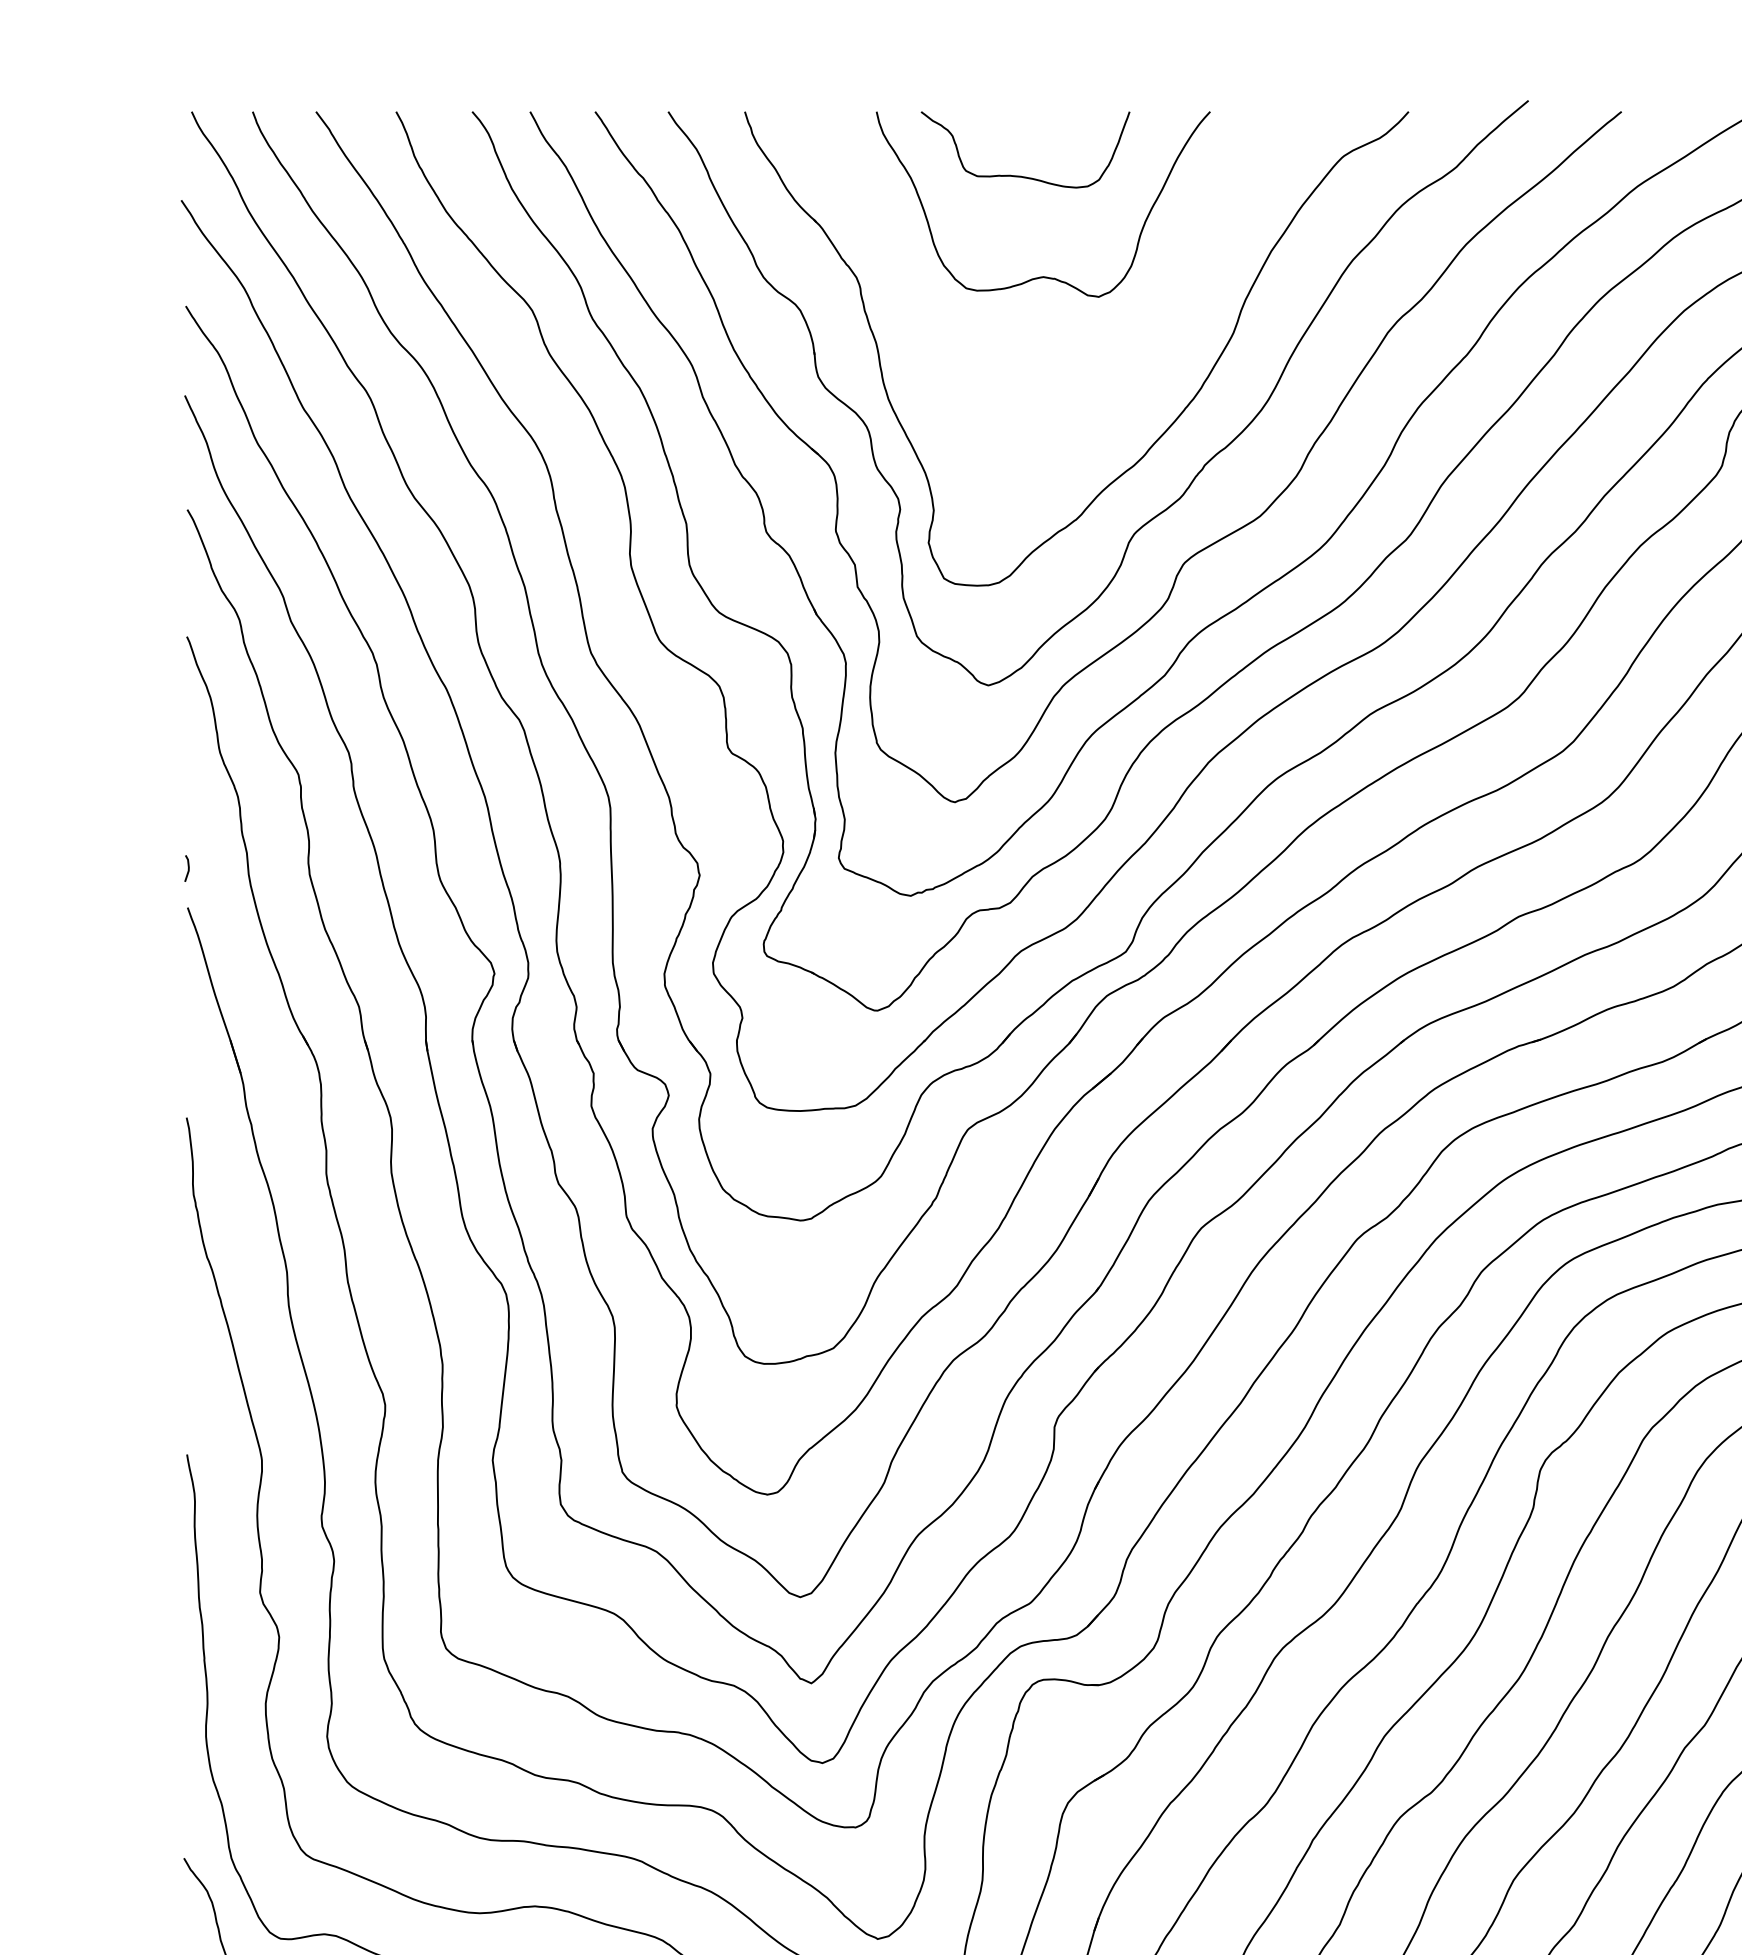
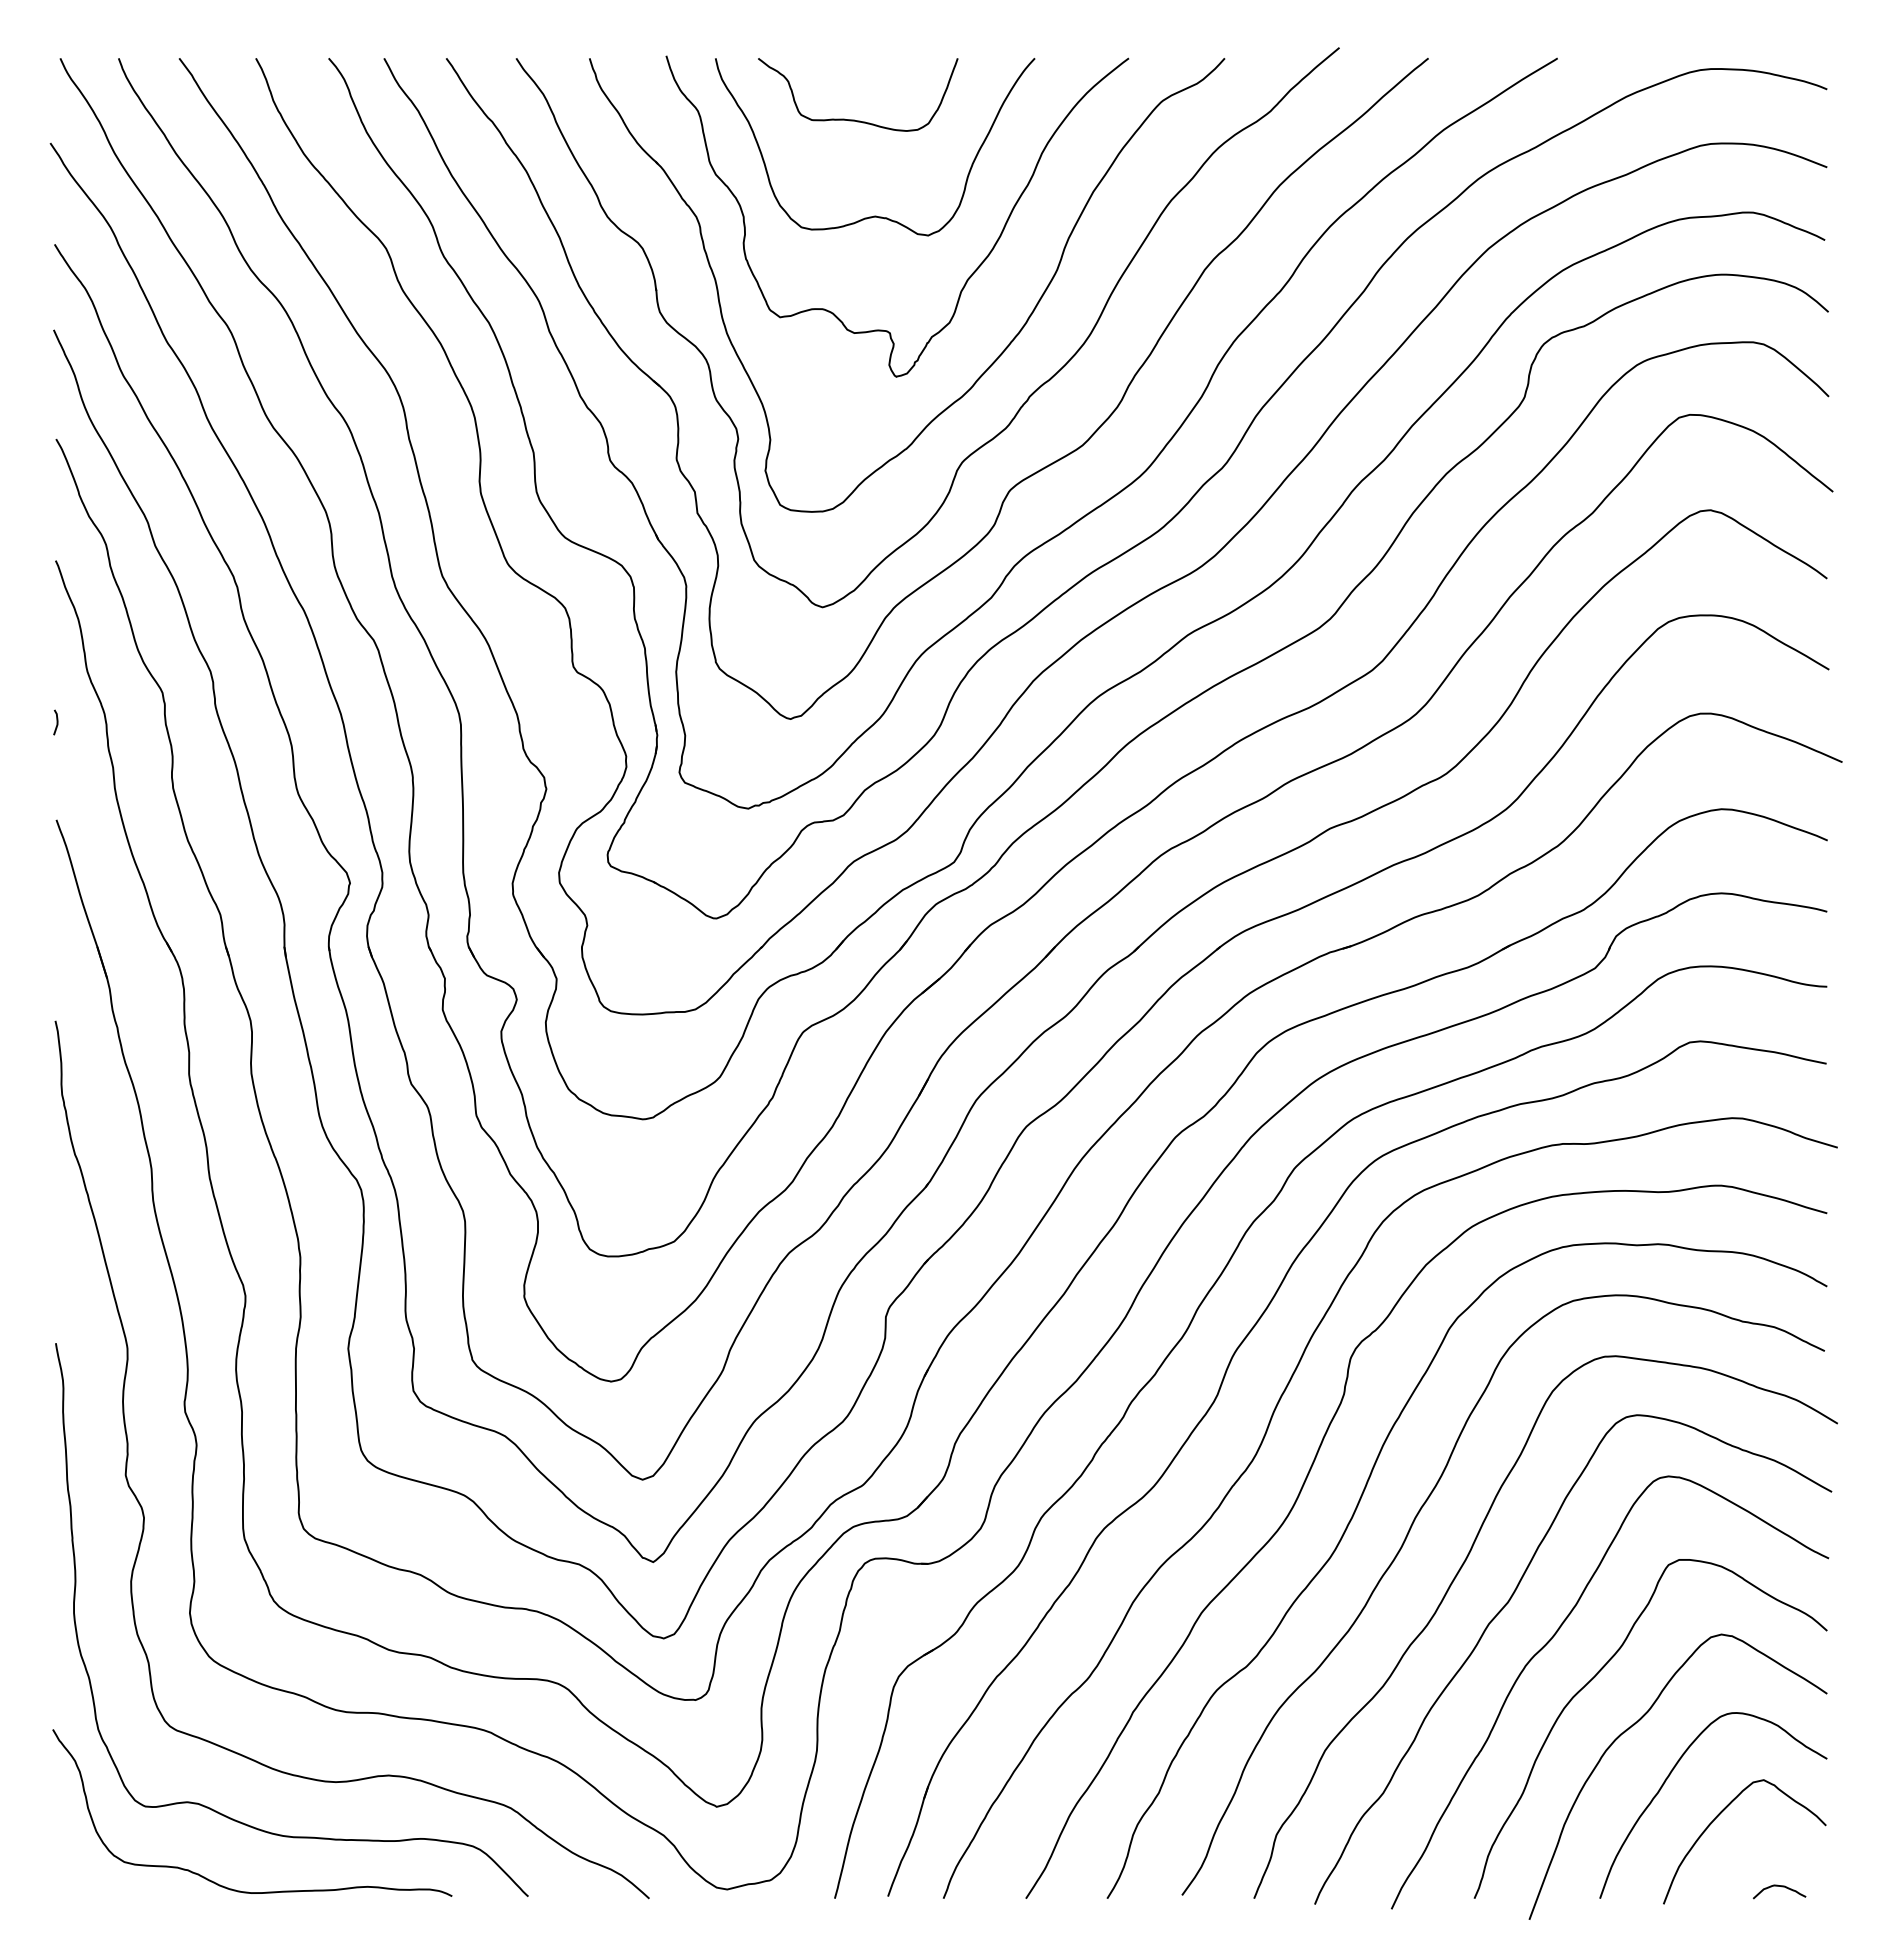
curve: (1139, 341) -> (967, 278), added
line: (187, 868) -> (56, 722), moved

